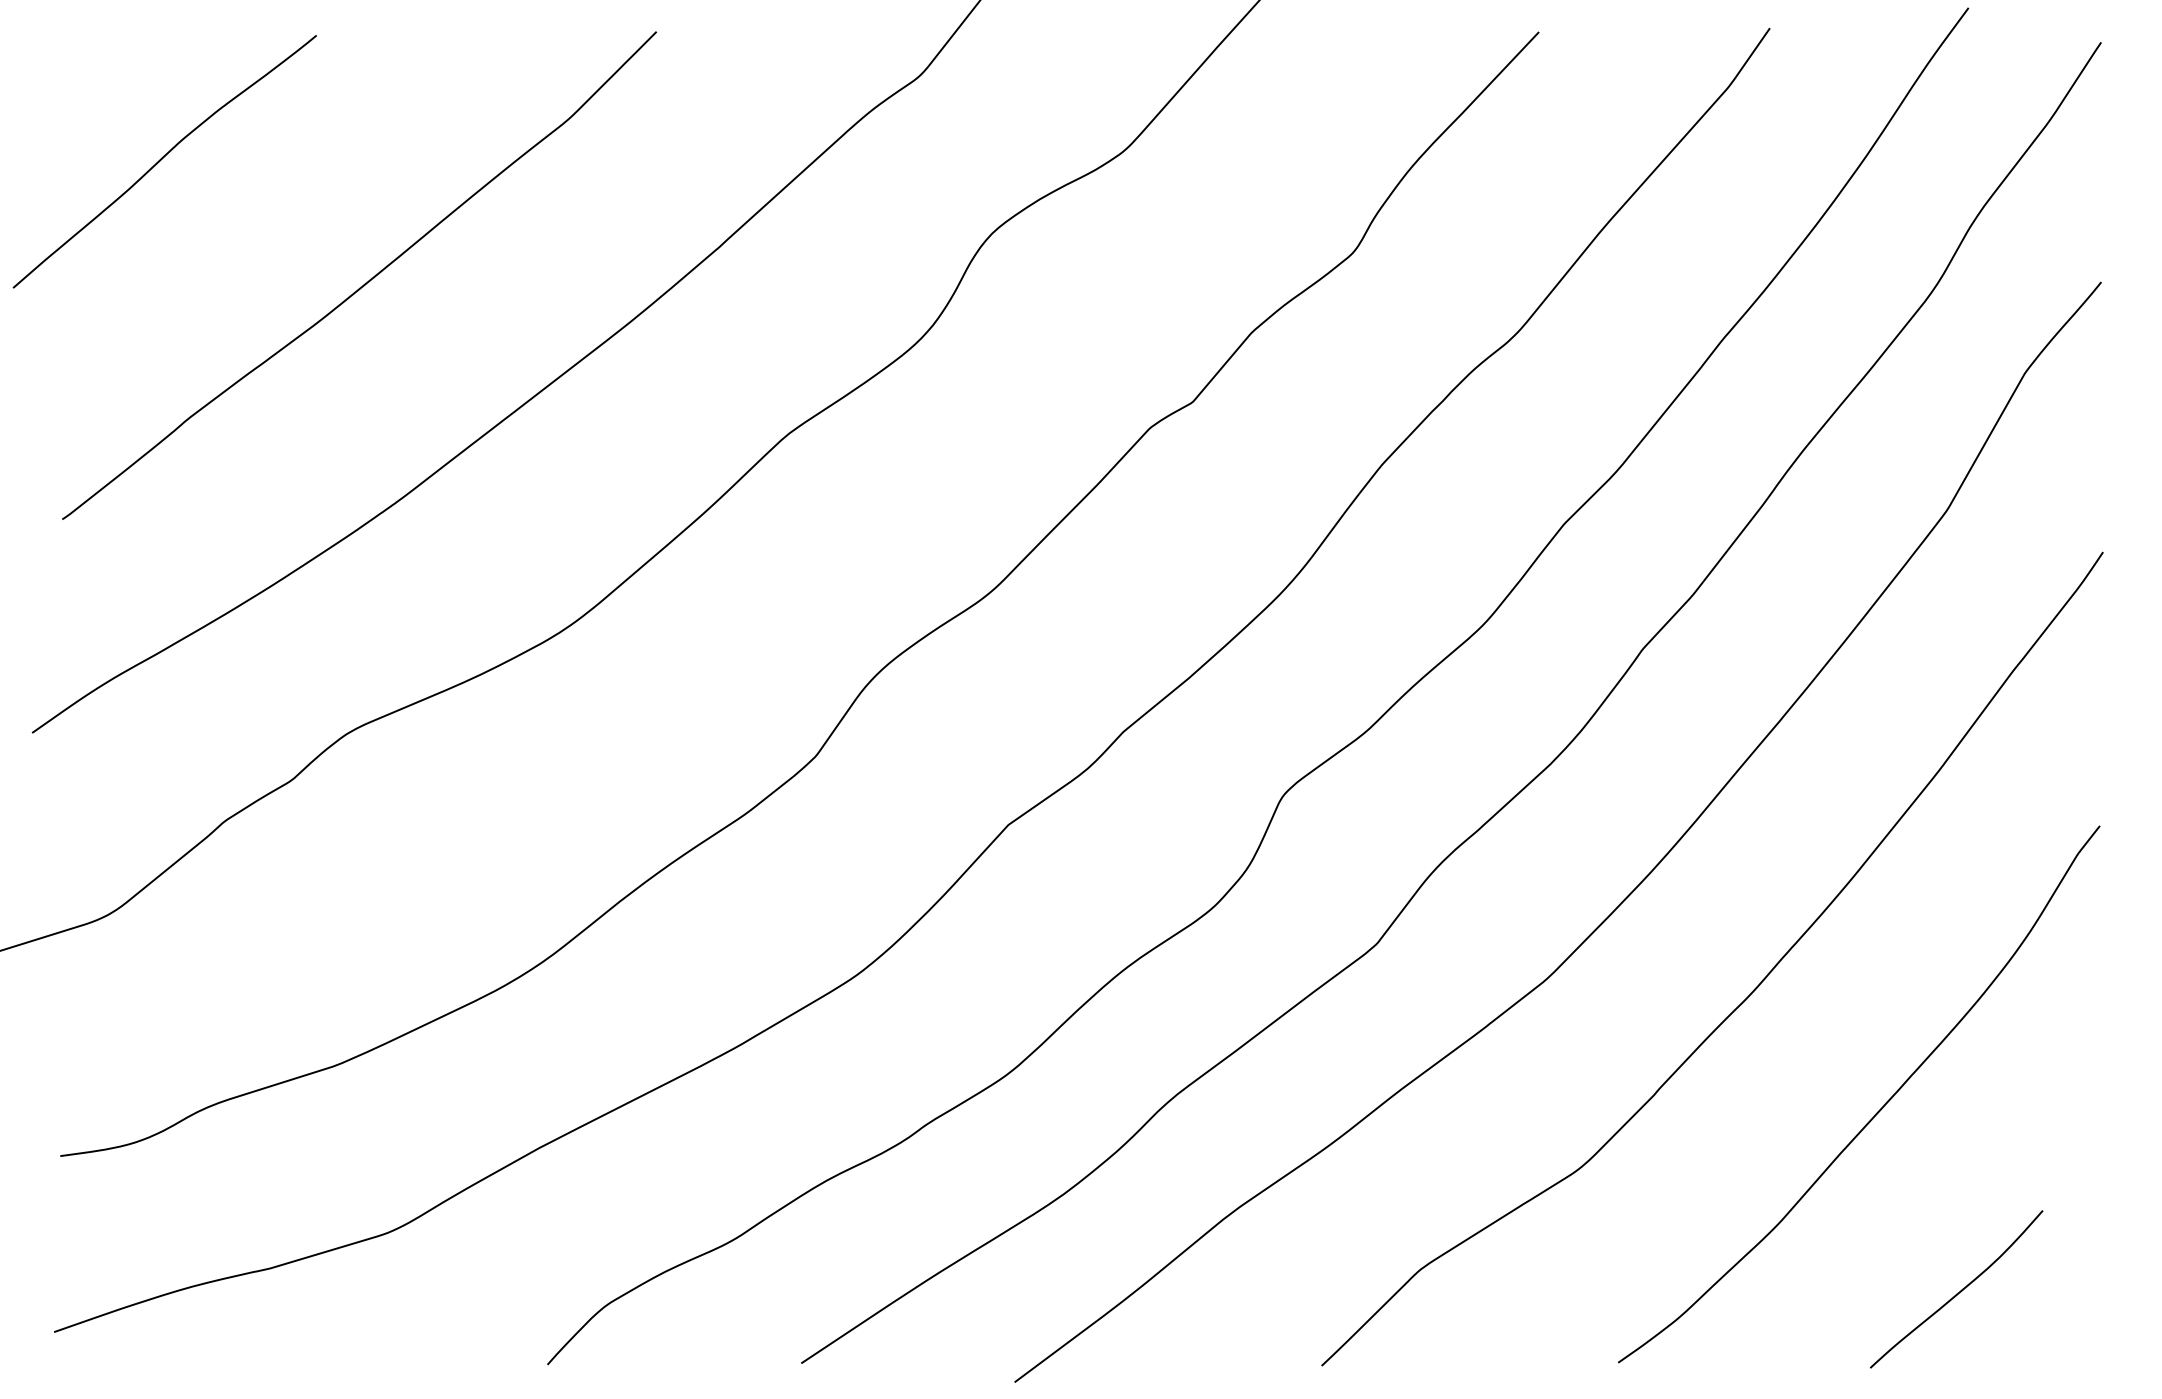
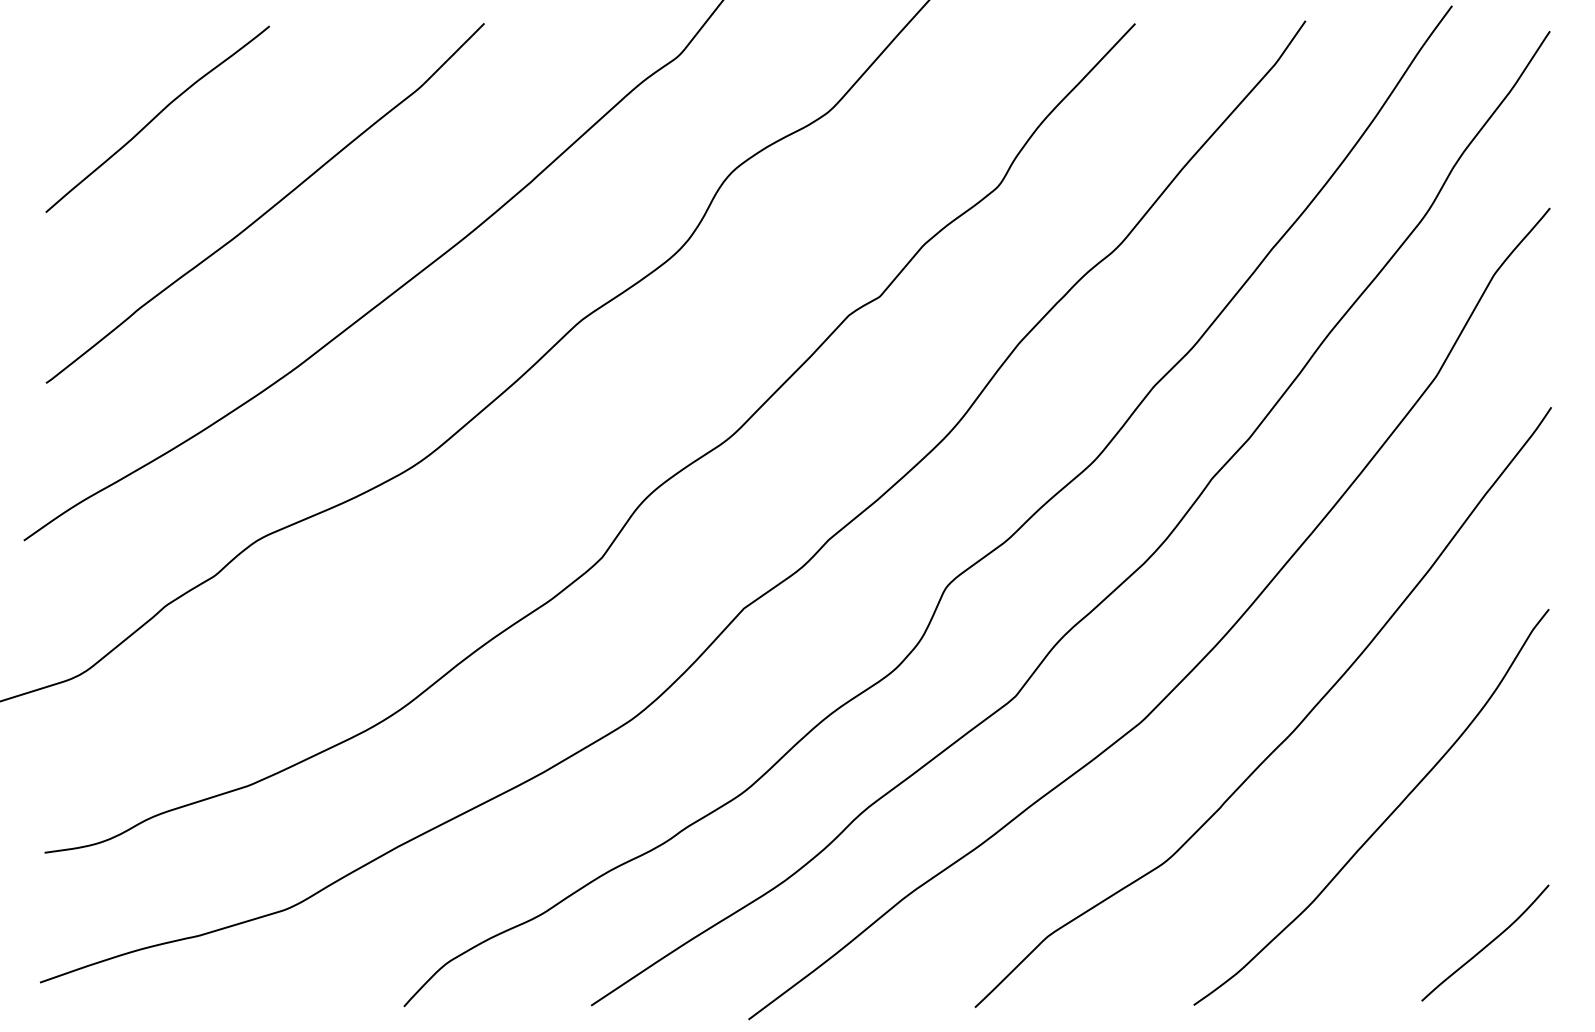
curve: (163, 159) -> (156, 117), moved
curve: (1959, 1291) -> (1487, 944), moved

